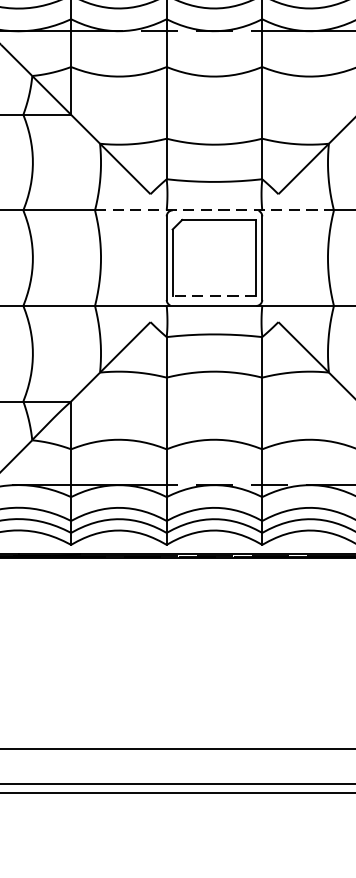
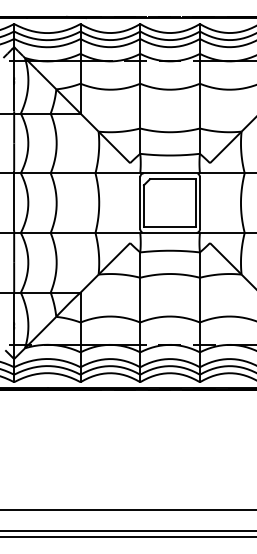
line: (215, 210) -> (170, 173), dashed -> solid
line: (213, 297) -> (169, 227), dashed -> solid

